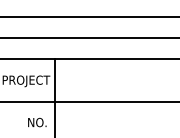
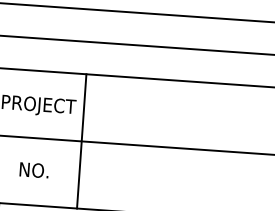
text: (37, 122) -> (34, 170), moved

